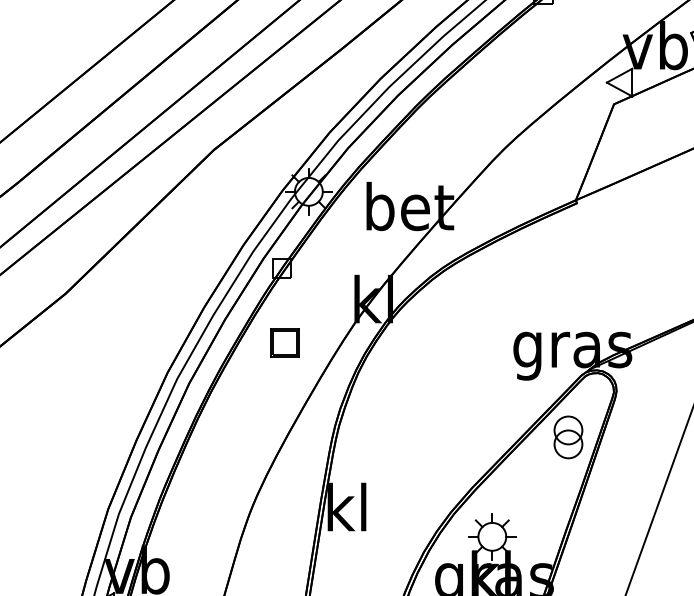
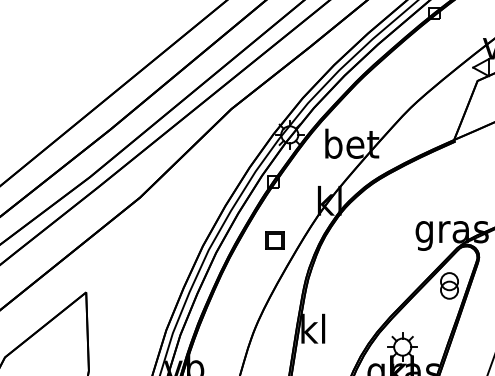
part: (283, 342) -> (274, 240), moved

